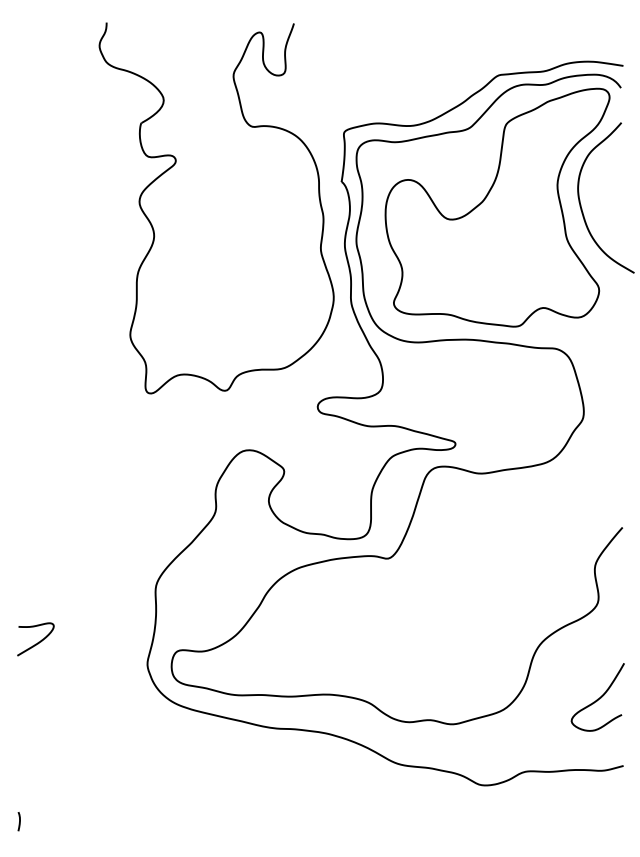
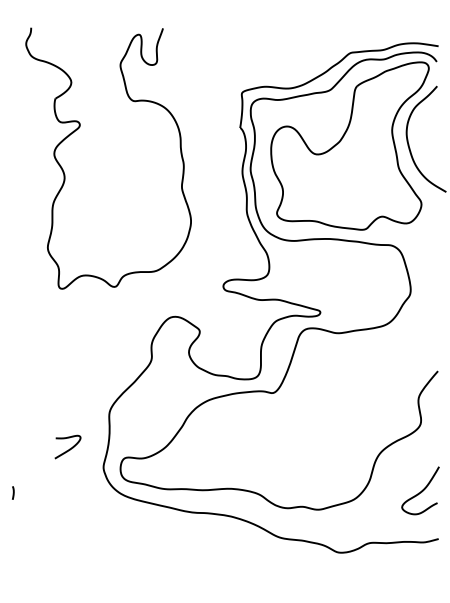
part: (174, 165) -> (78, 128), moved
curve: (38, 641) -> (69, 448), moved
curve: (19, 821) -> (13, 492), moved

